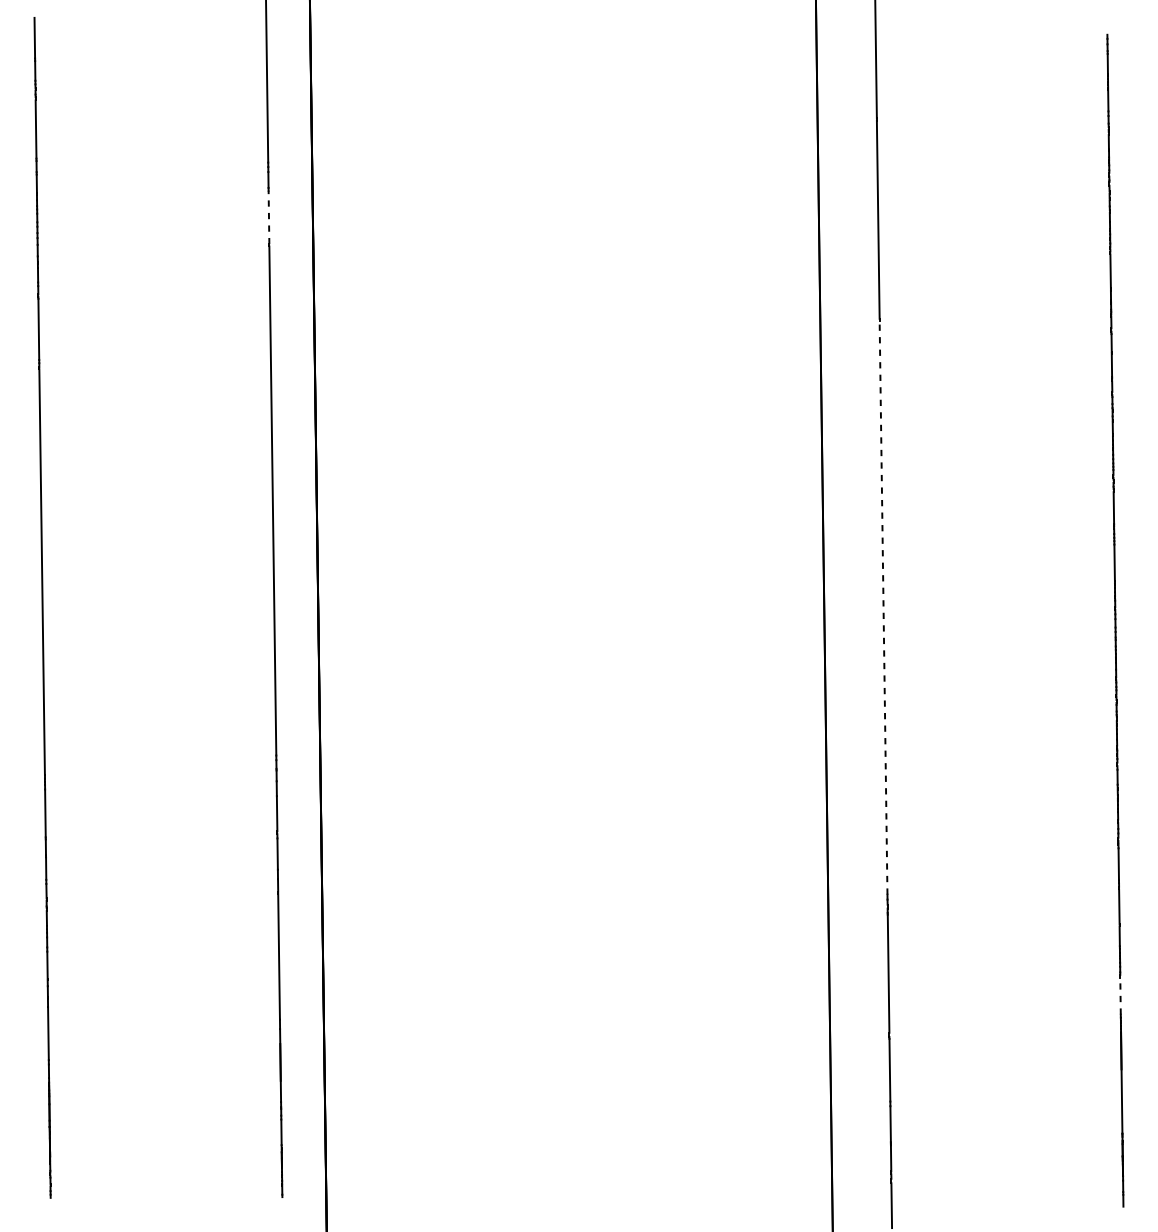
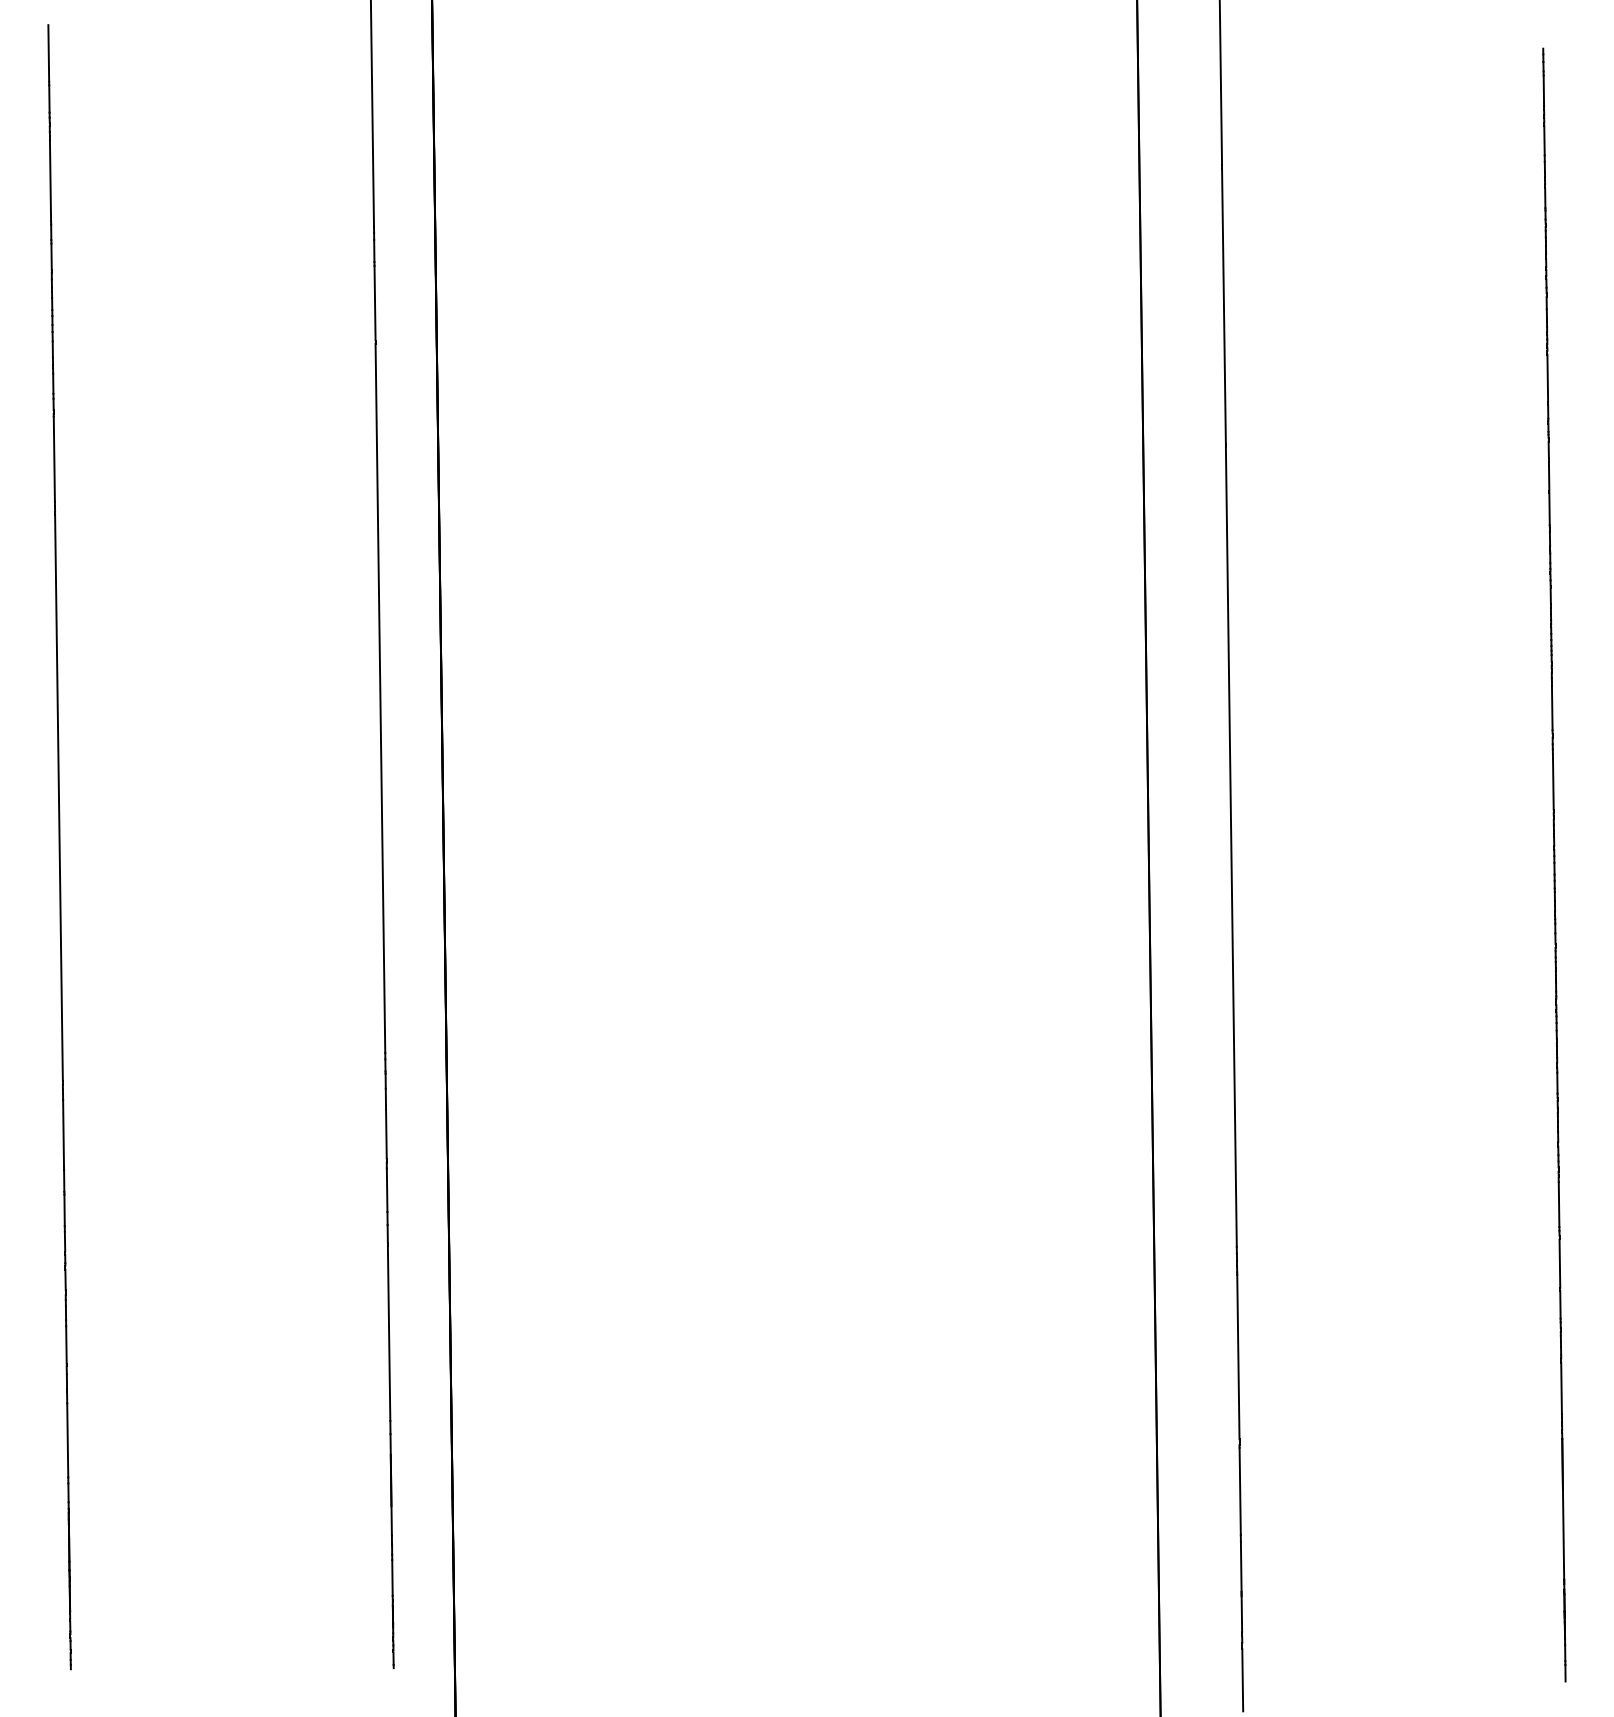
line: (269, 216) -> (375, 302), dashed -> solid
line: (883, 607) -> (1231, 846), dashed -> solid
line: (1120, 996) -> (1561, 1388), dashed -> solid

